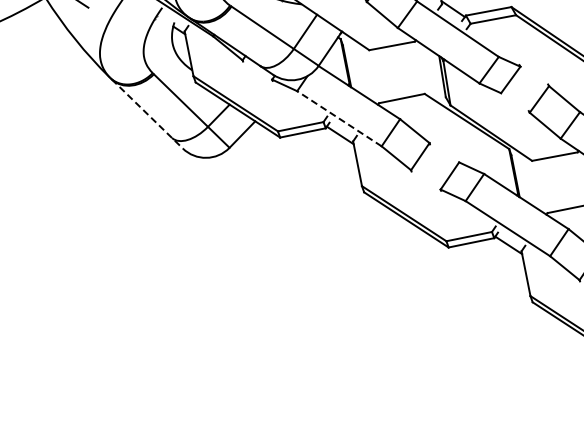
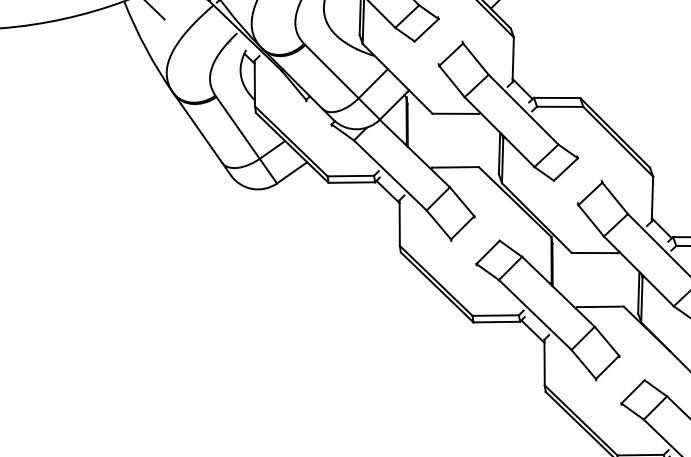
line: (147, 113) -> (202, 134), dashed -> solid
line: (339, 118) -> (390, 175), dashed -> solid

